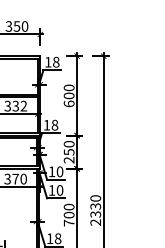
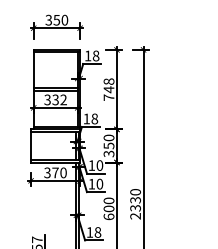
text: (68, 95) -> (108, 89), 600 -> 748
text: (69, 159) -> (109, 153), 250 -> 350
text: (68, 222) -> (108, 216), 700 -> 600

